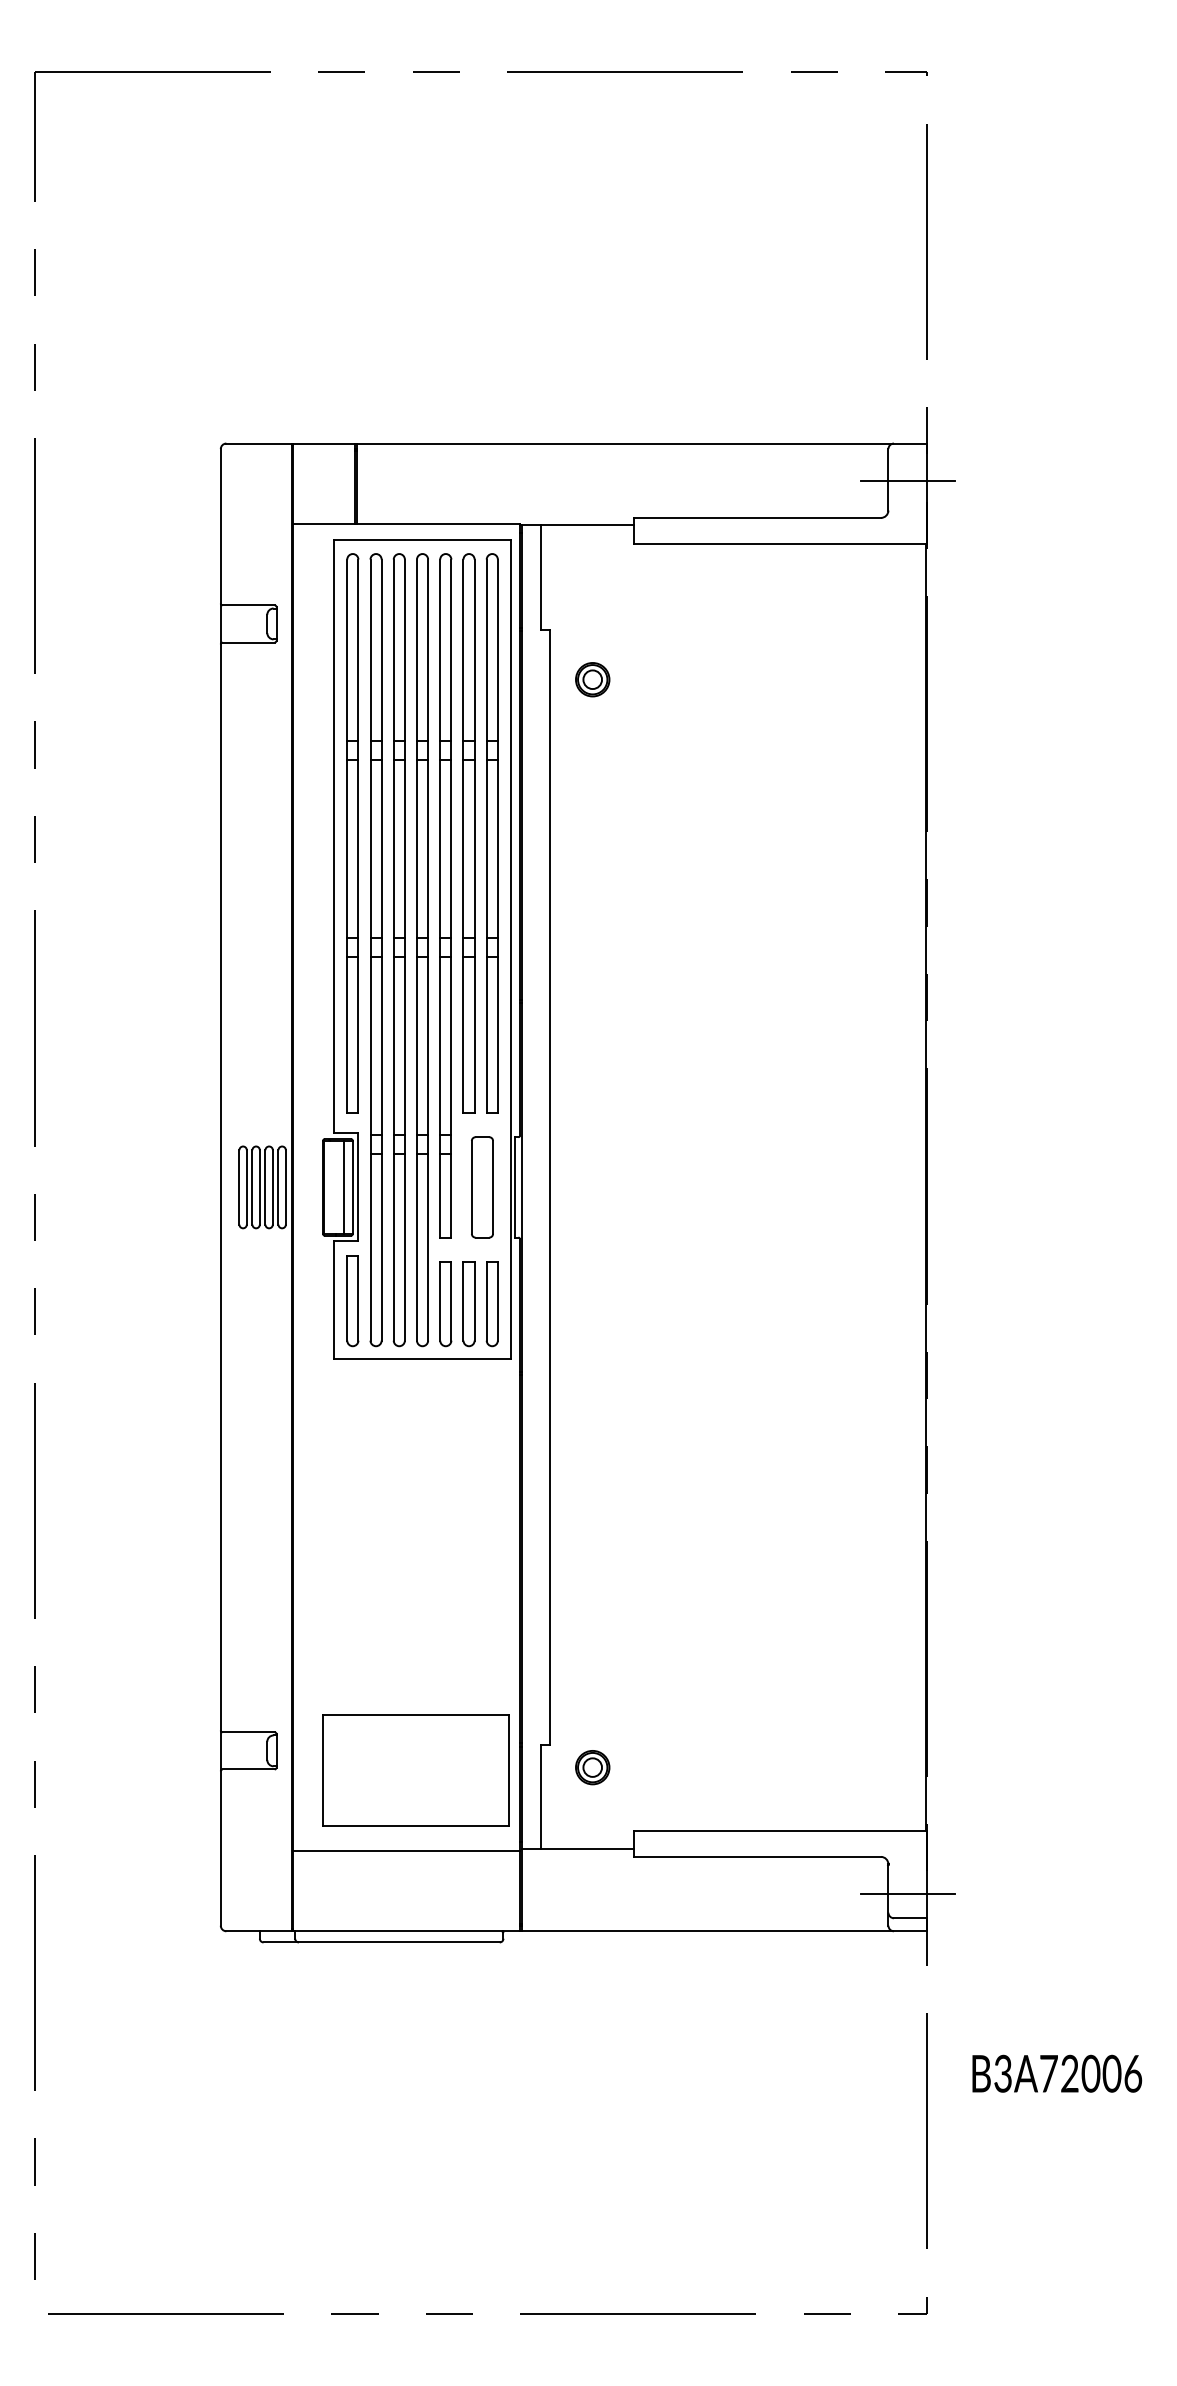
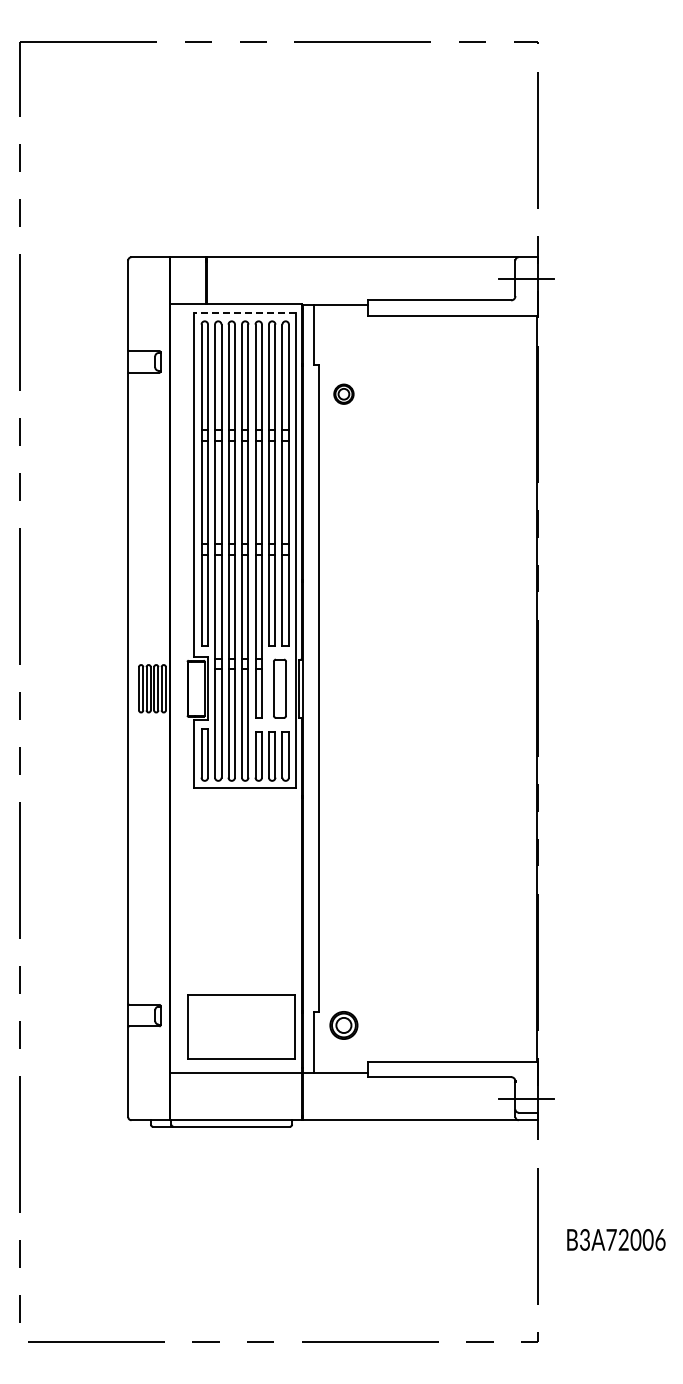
line: (421, 540) -> (244, 313), solid -> dashed
line: (343, 1186) -> (199, 688), removed
part: (591, 1766) -> (343, 1024), size x1.4
text: (1057, 2073) -> (616, 1239), moved

